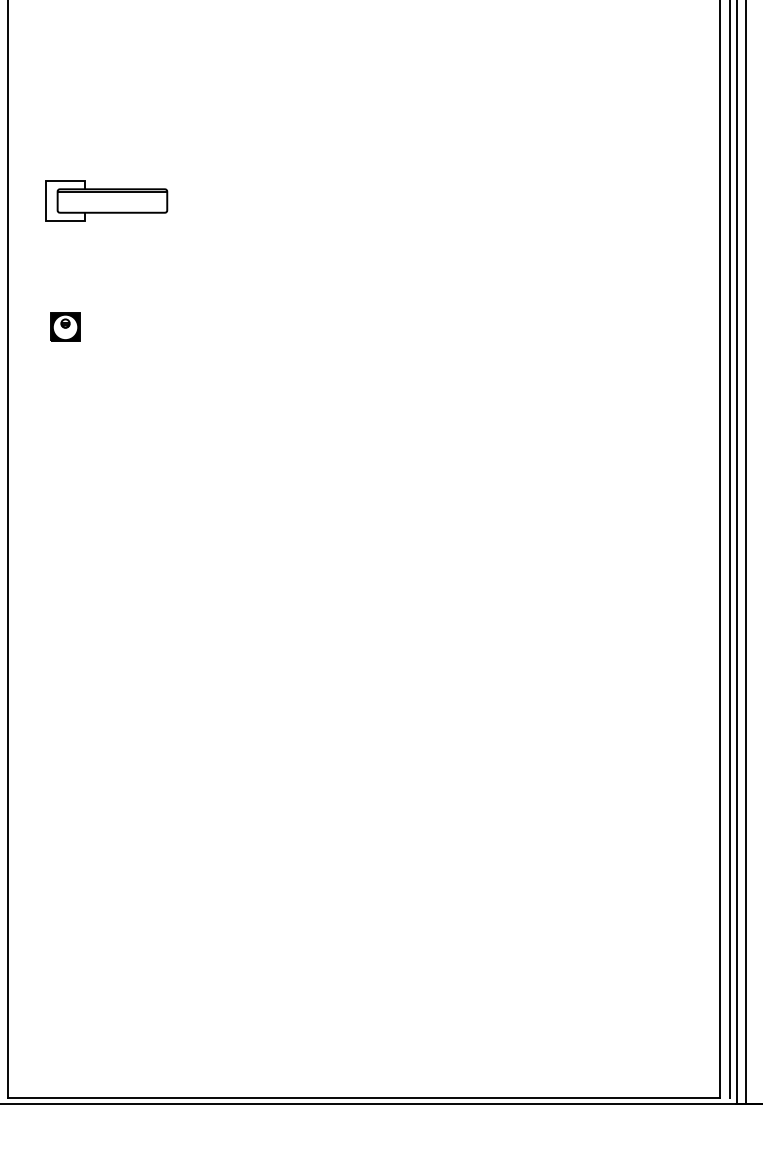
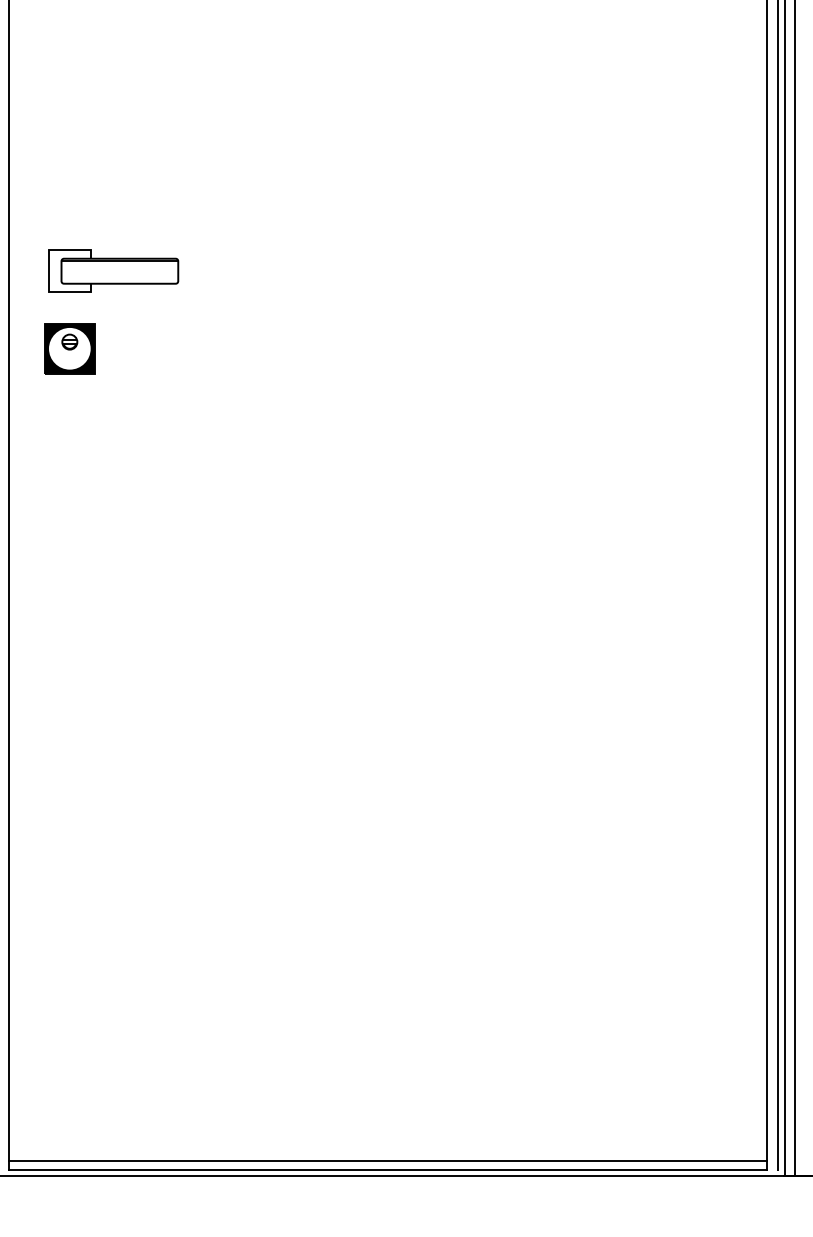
part: (106, 200) -> (113, 270), moved
part: (65, 327) -> (69, 348), size x1.67
line: (363, 1089) -> (387, 1160), added

